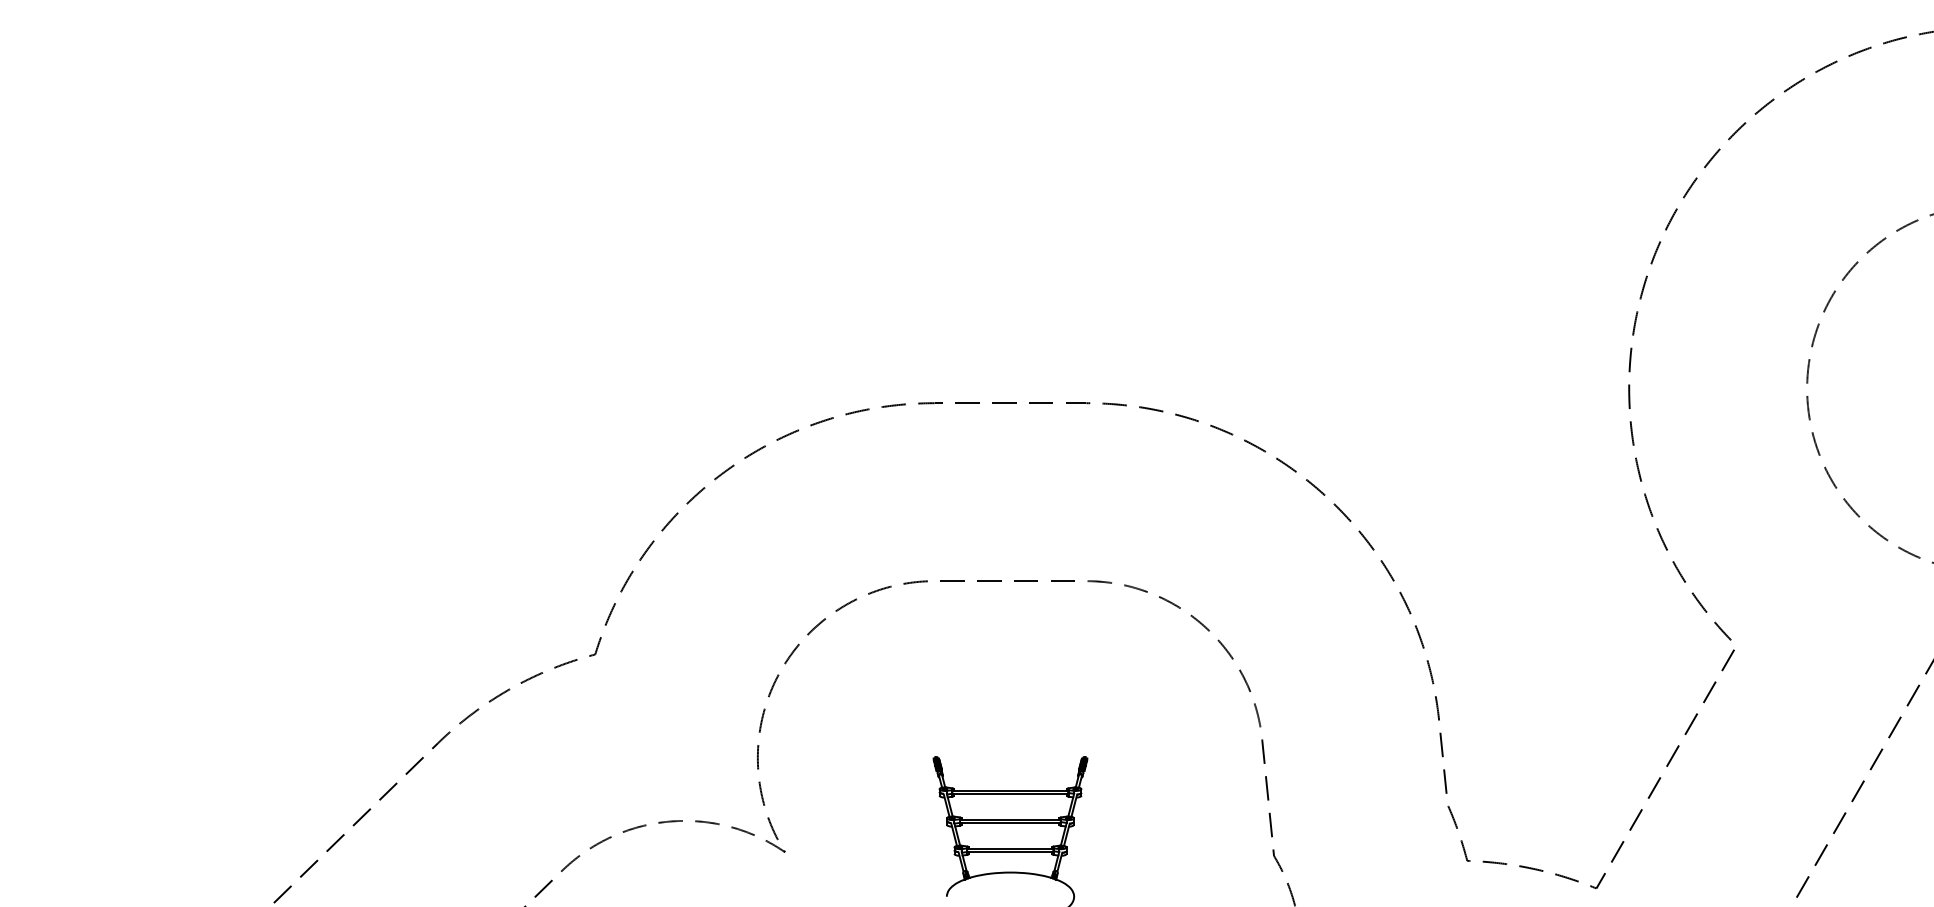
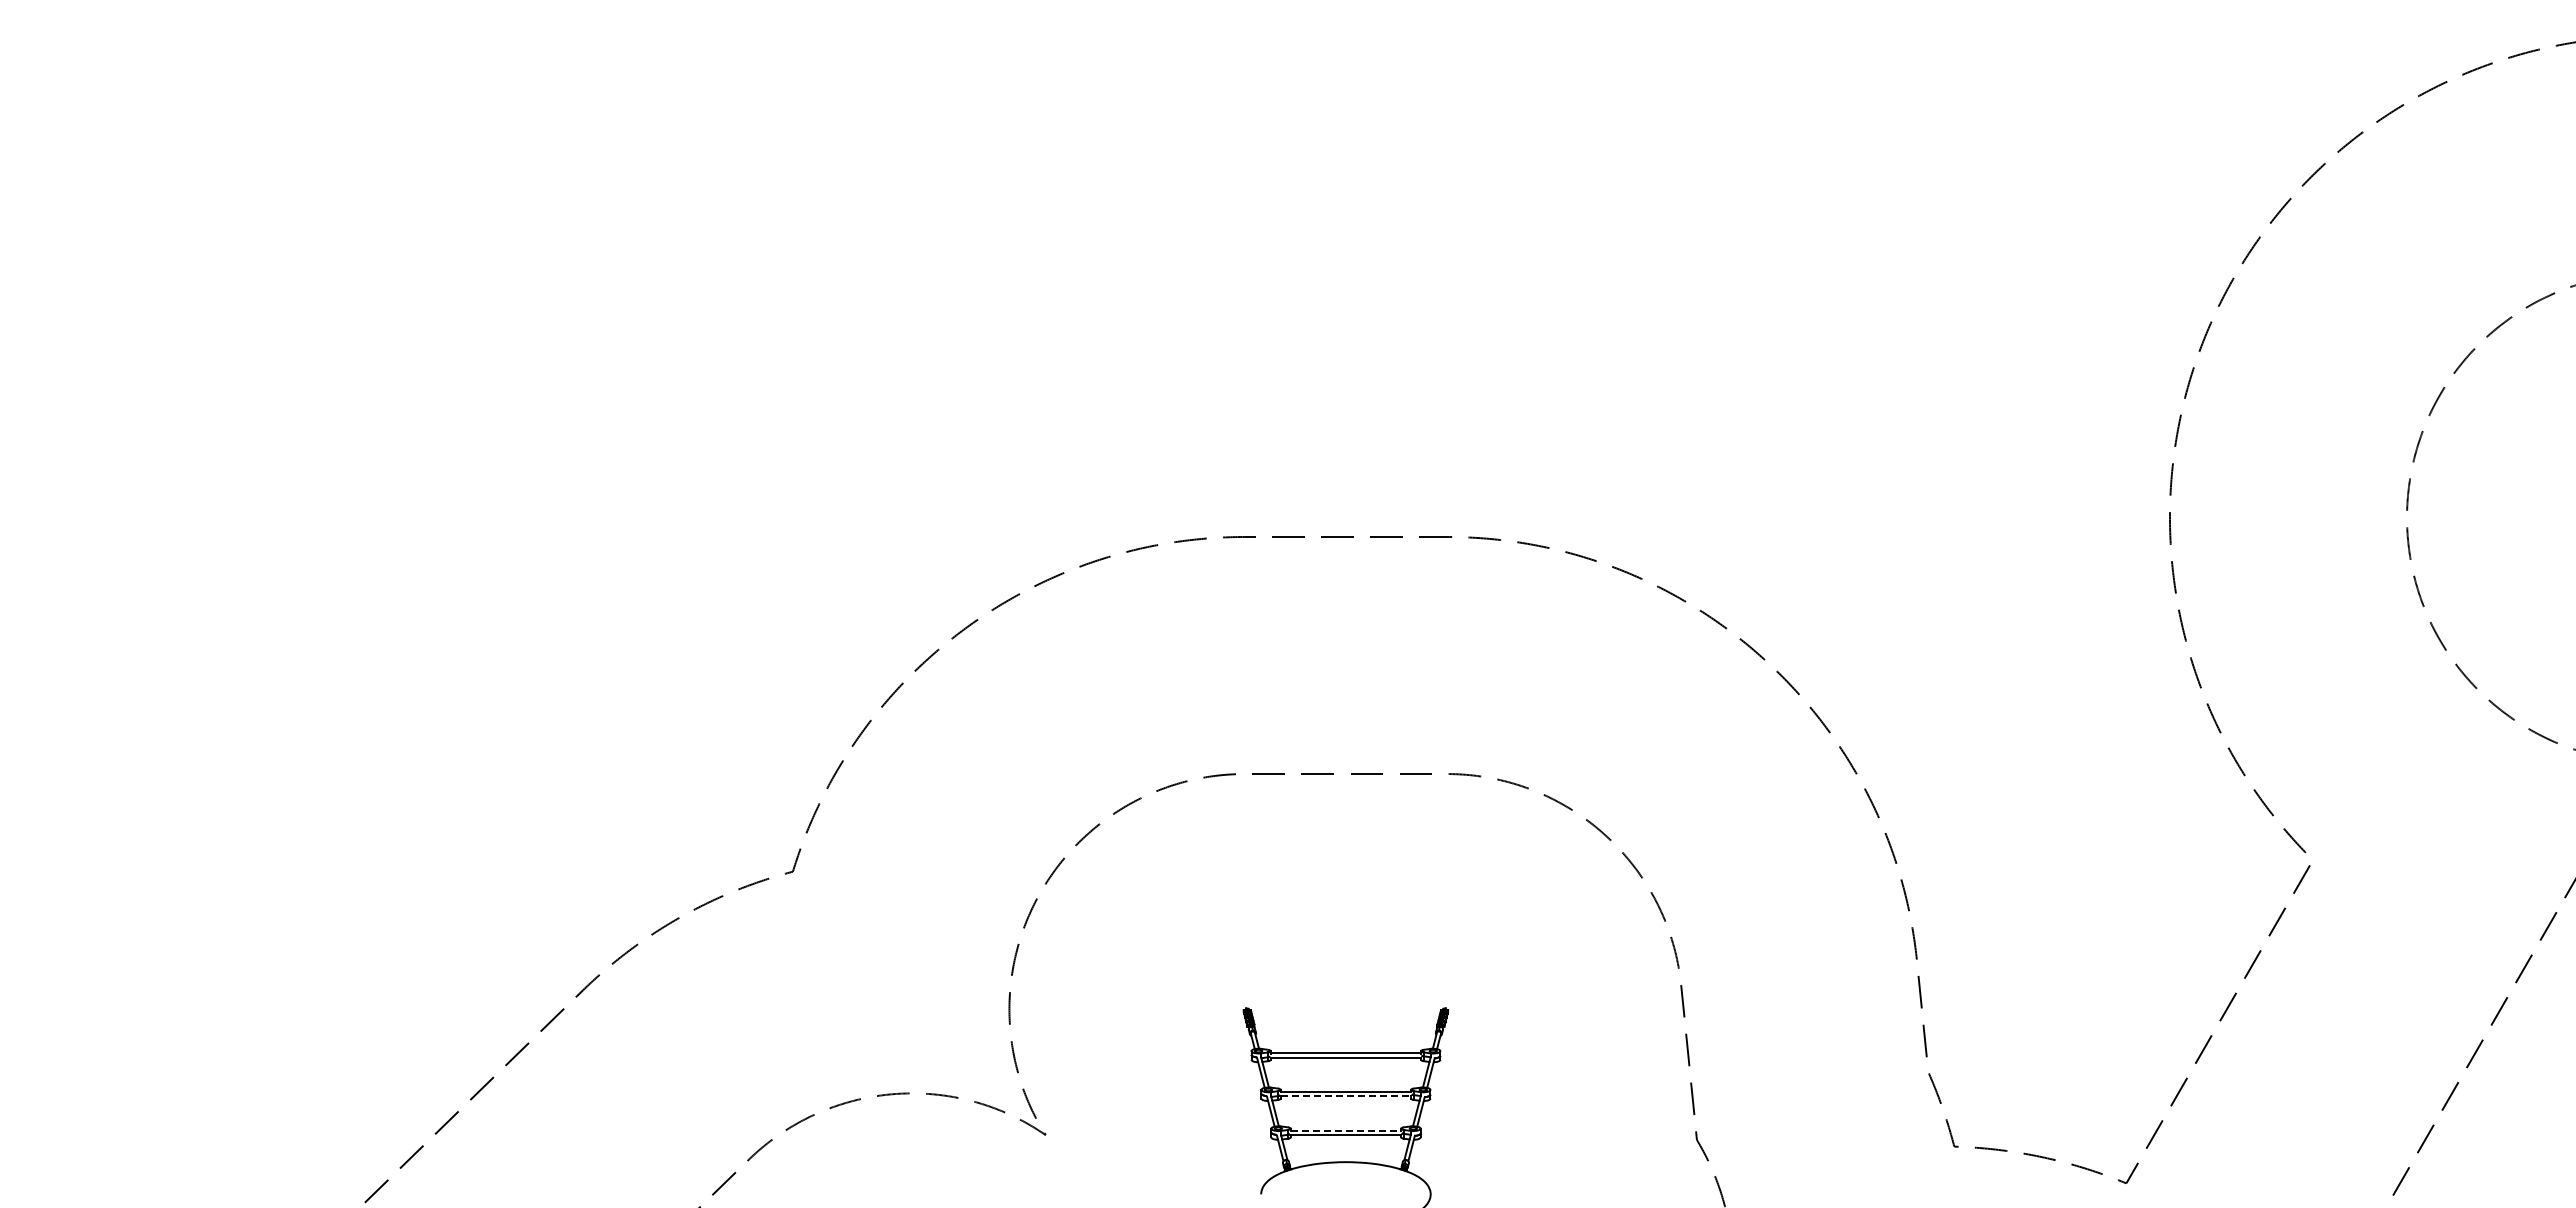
line: (1010, 823) -> (1346, 1096), solid -> dashed
line: (1010, 848) -> (1346, 1130), solid -> dashed

